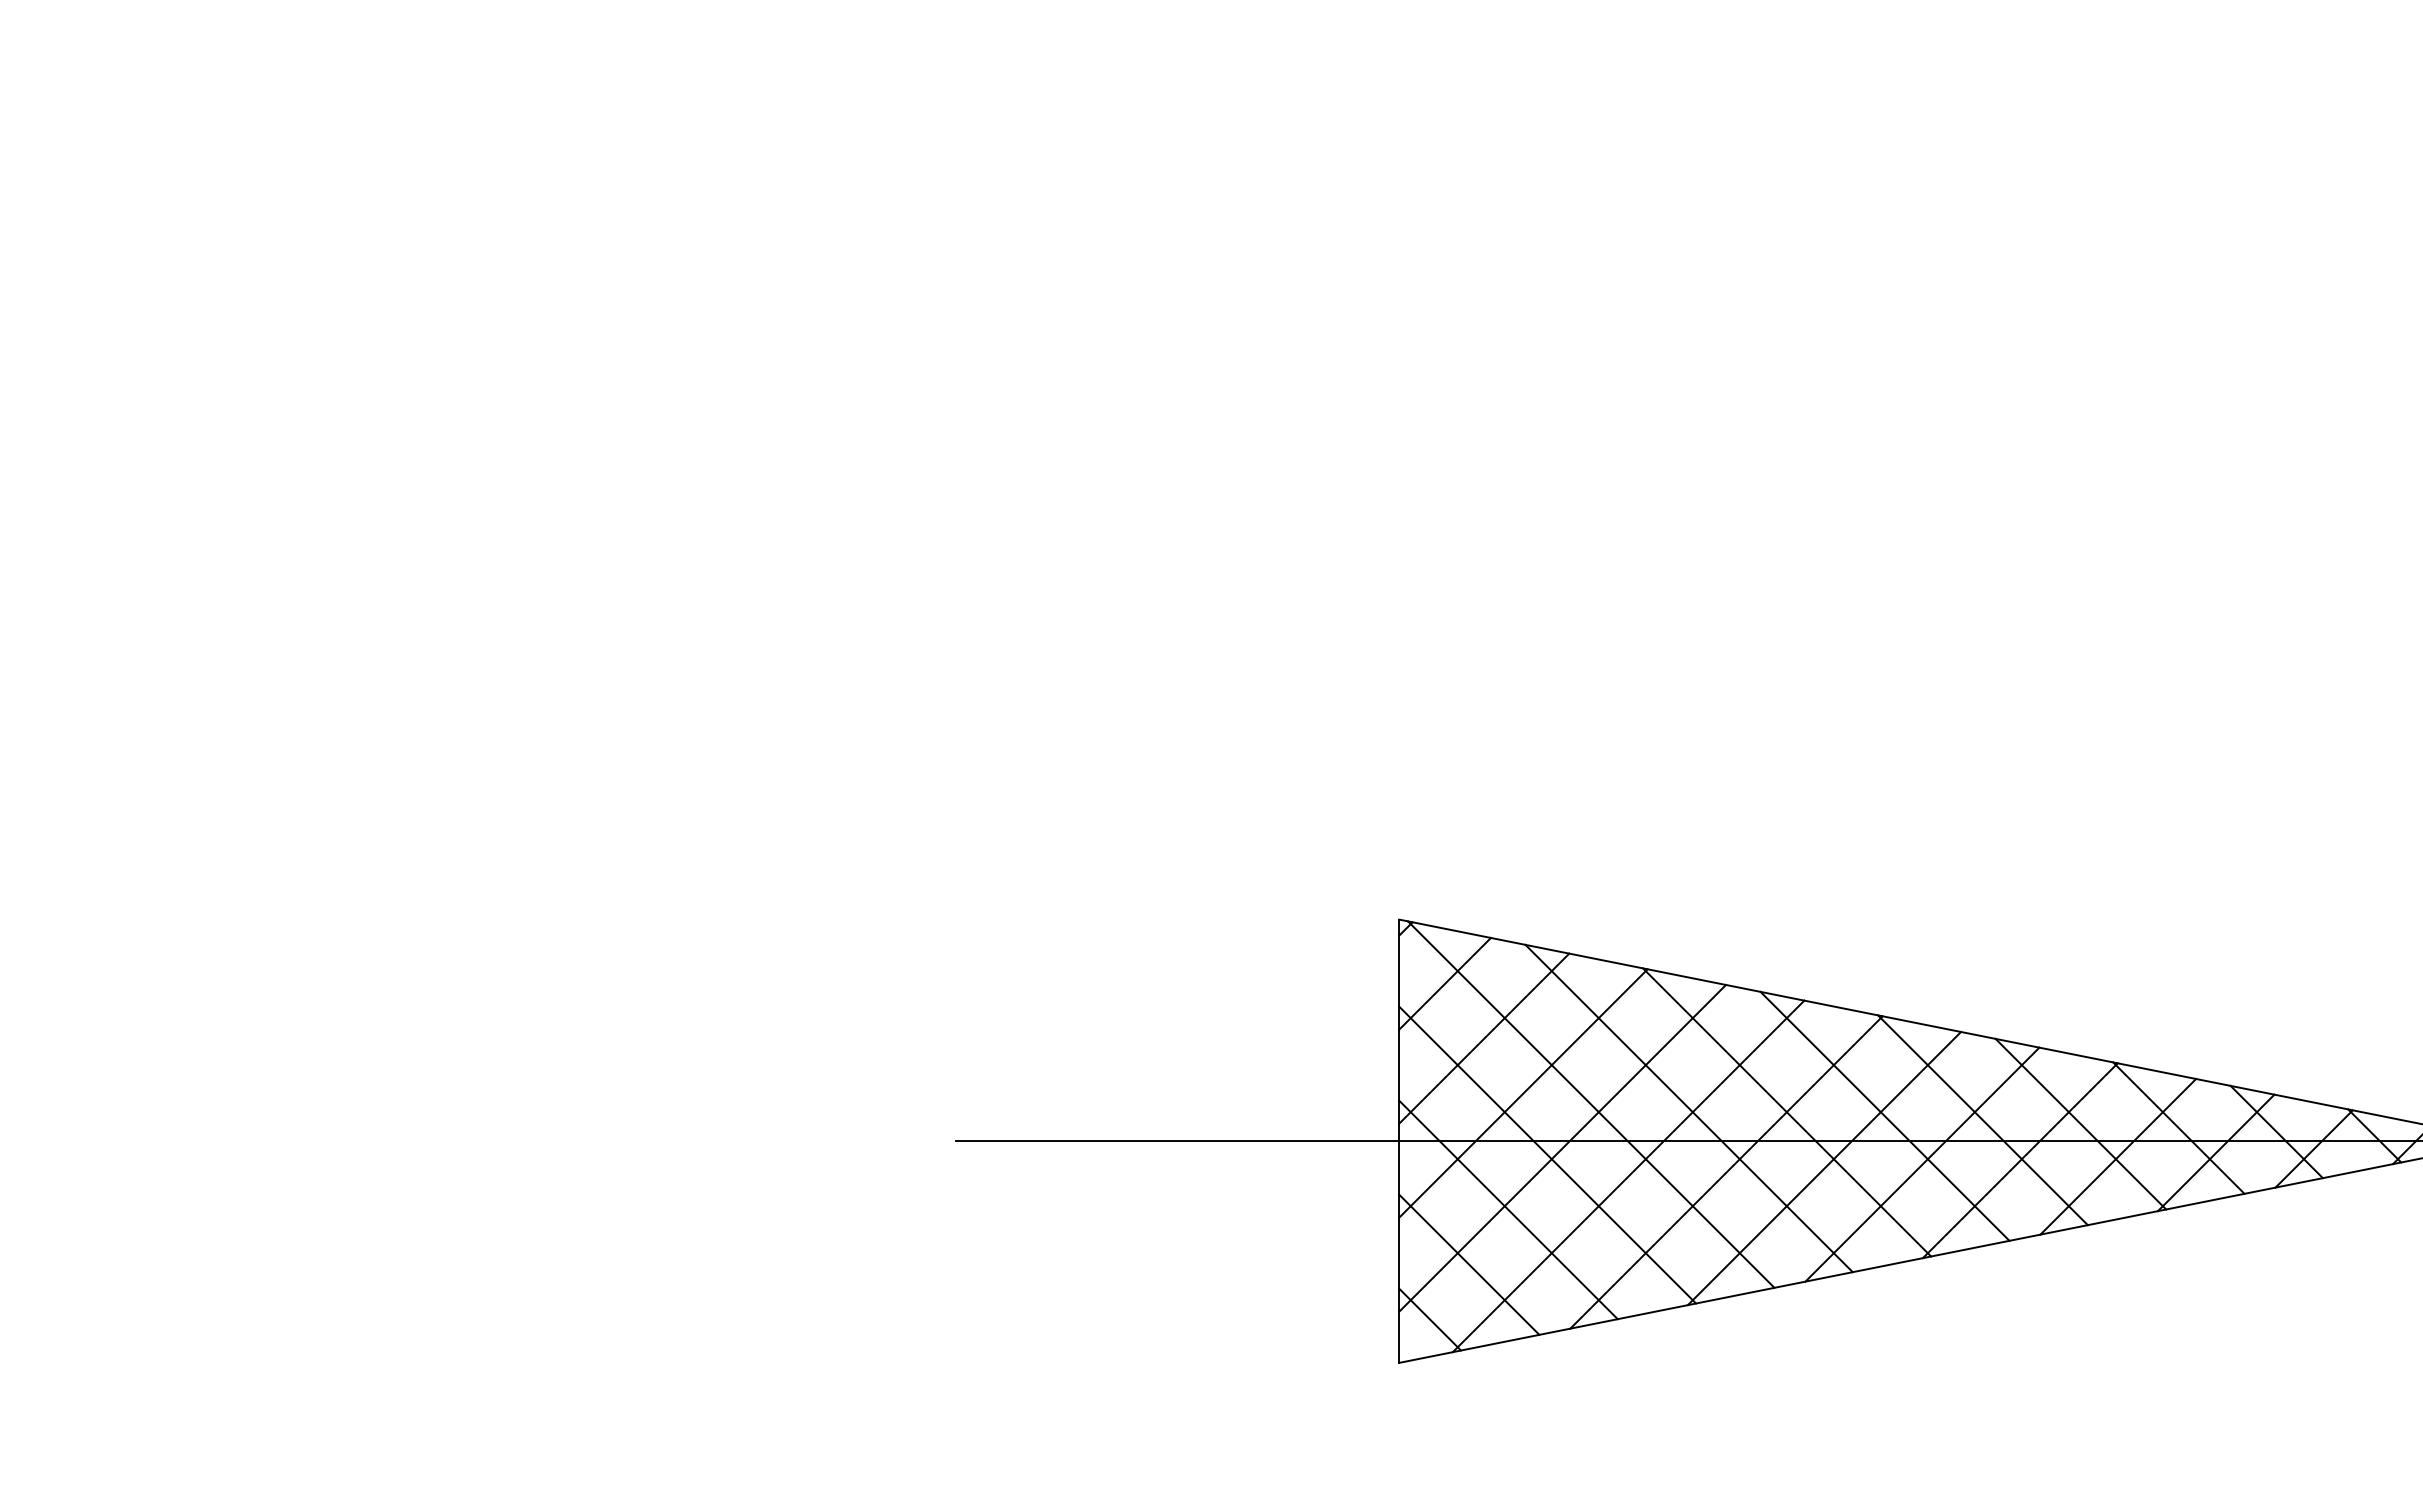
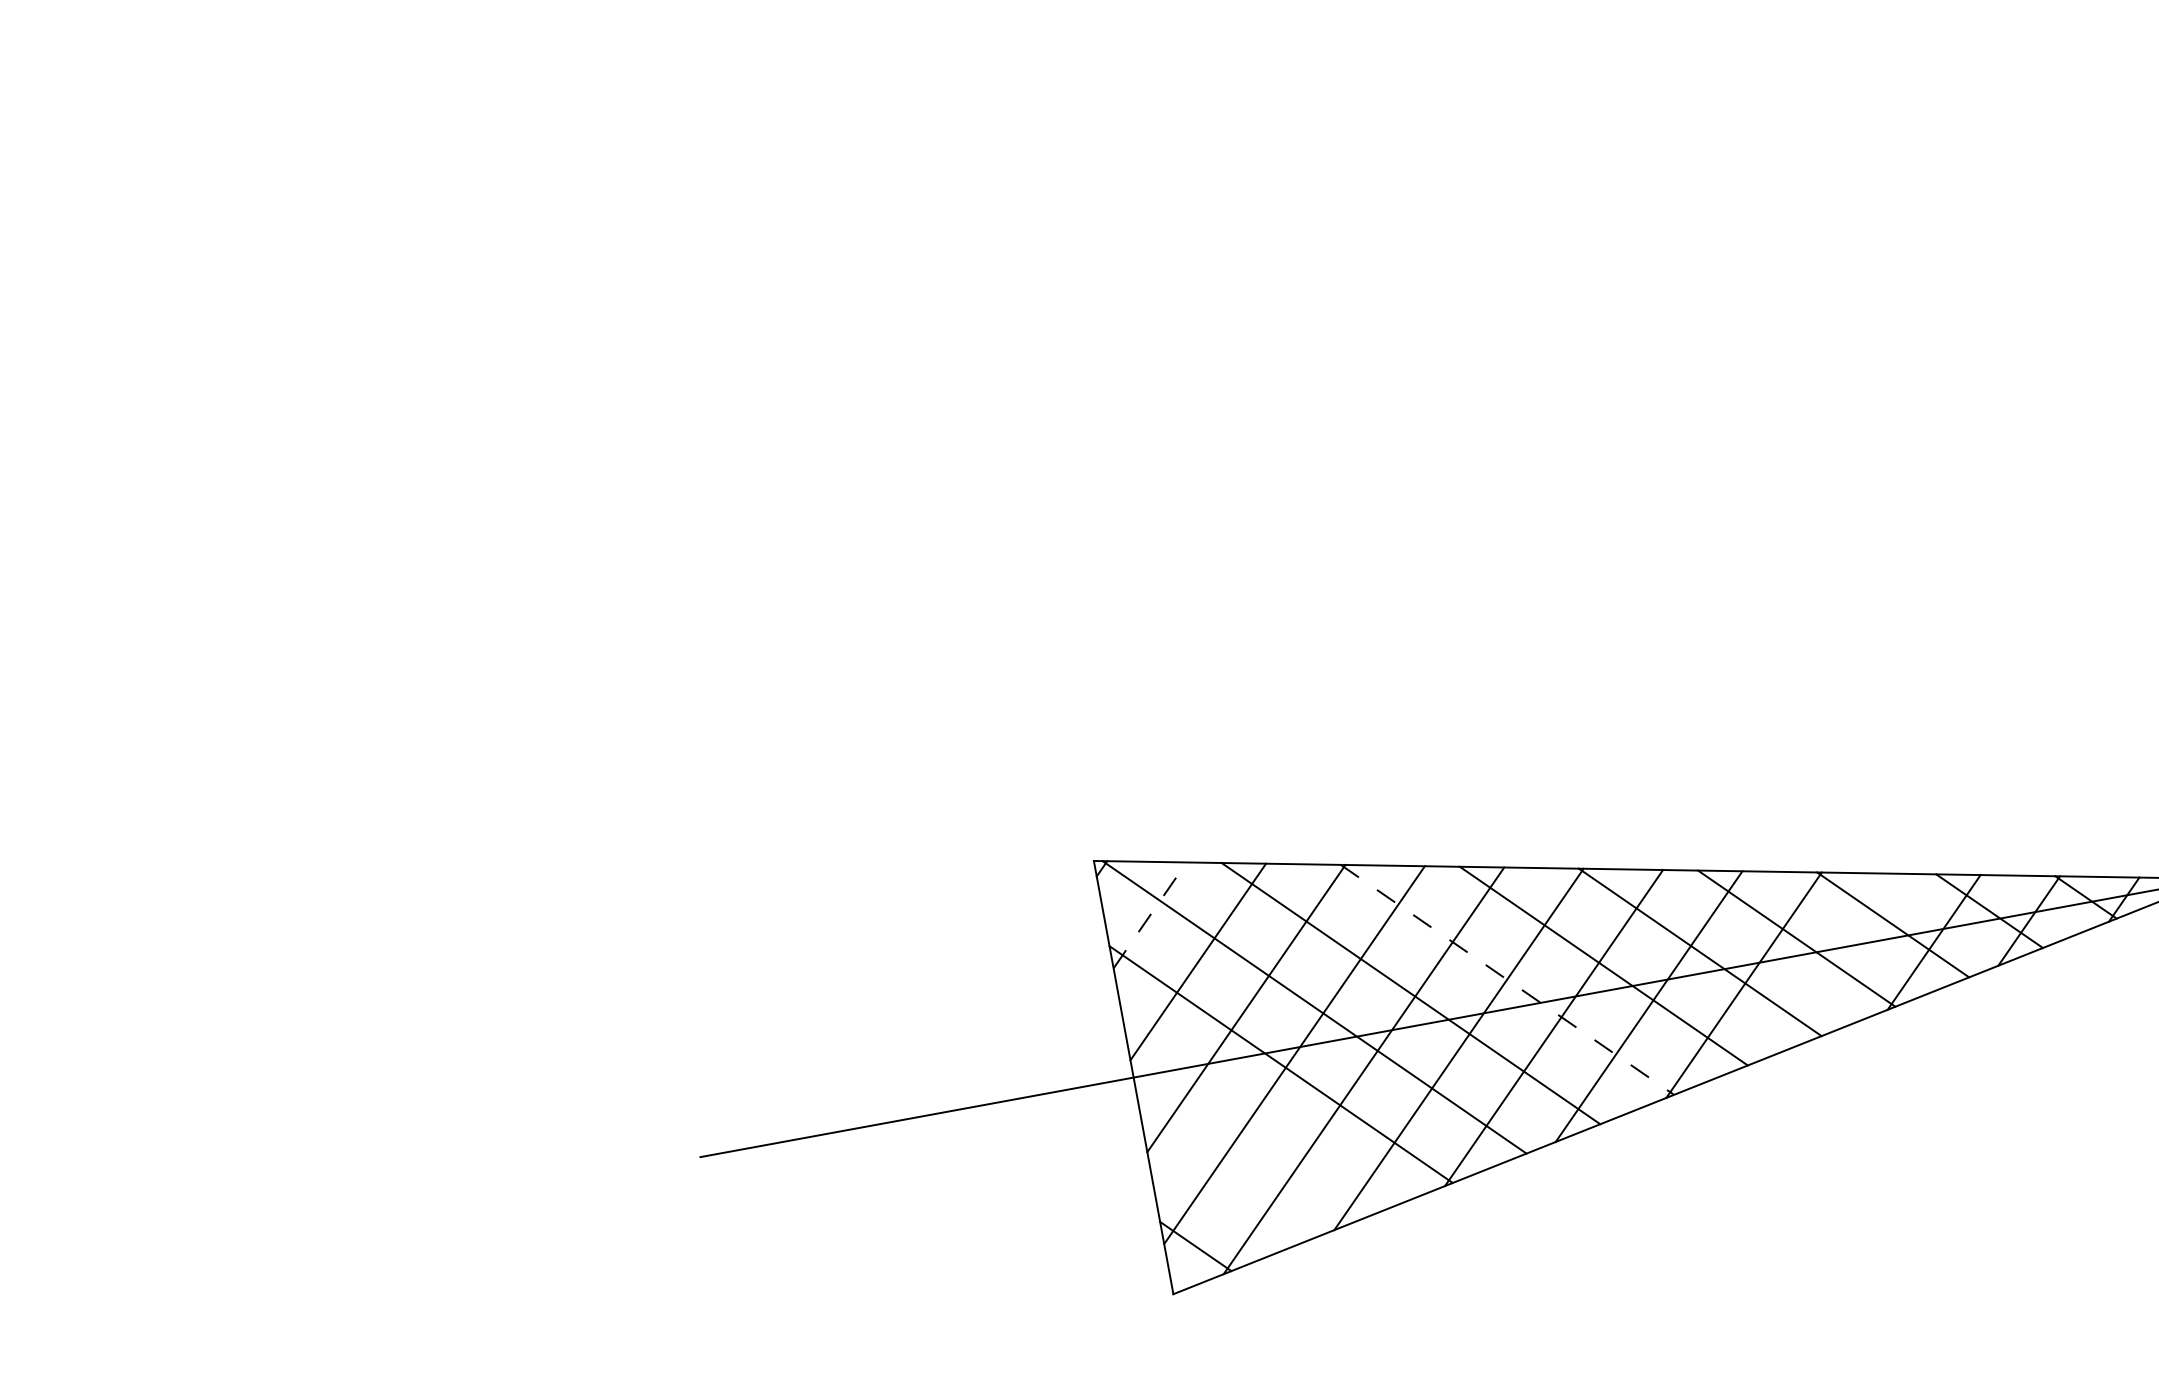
line: (1445, 983) -> (1150, 915), solid -> dashed
line: (1787, 1112) -> (1507, 979), solid -> dashed
line: (2118, 1156) -> (1839, 963), removed
line: (1508, 1209) -> (1252, 1124), removed
line: (1469, 1264) -> (1224, 1185), removed

